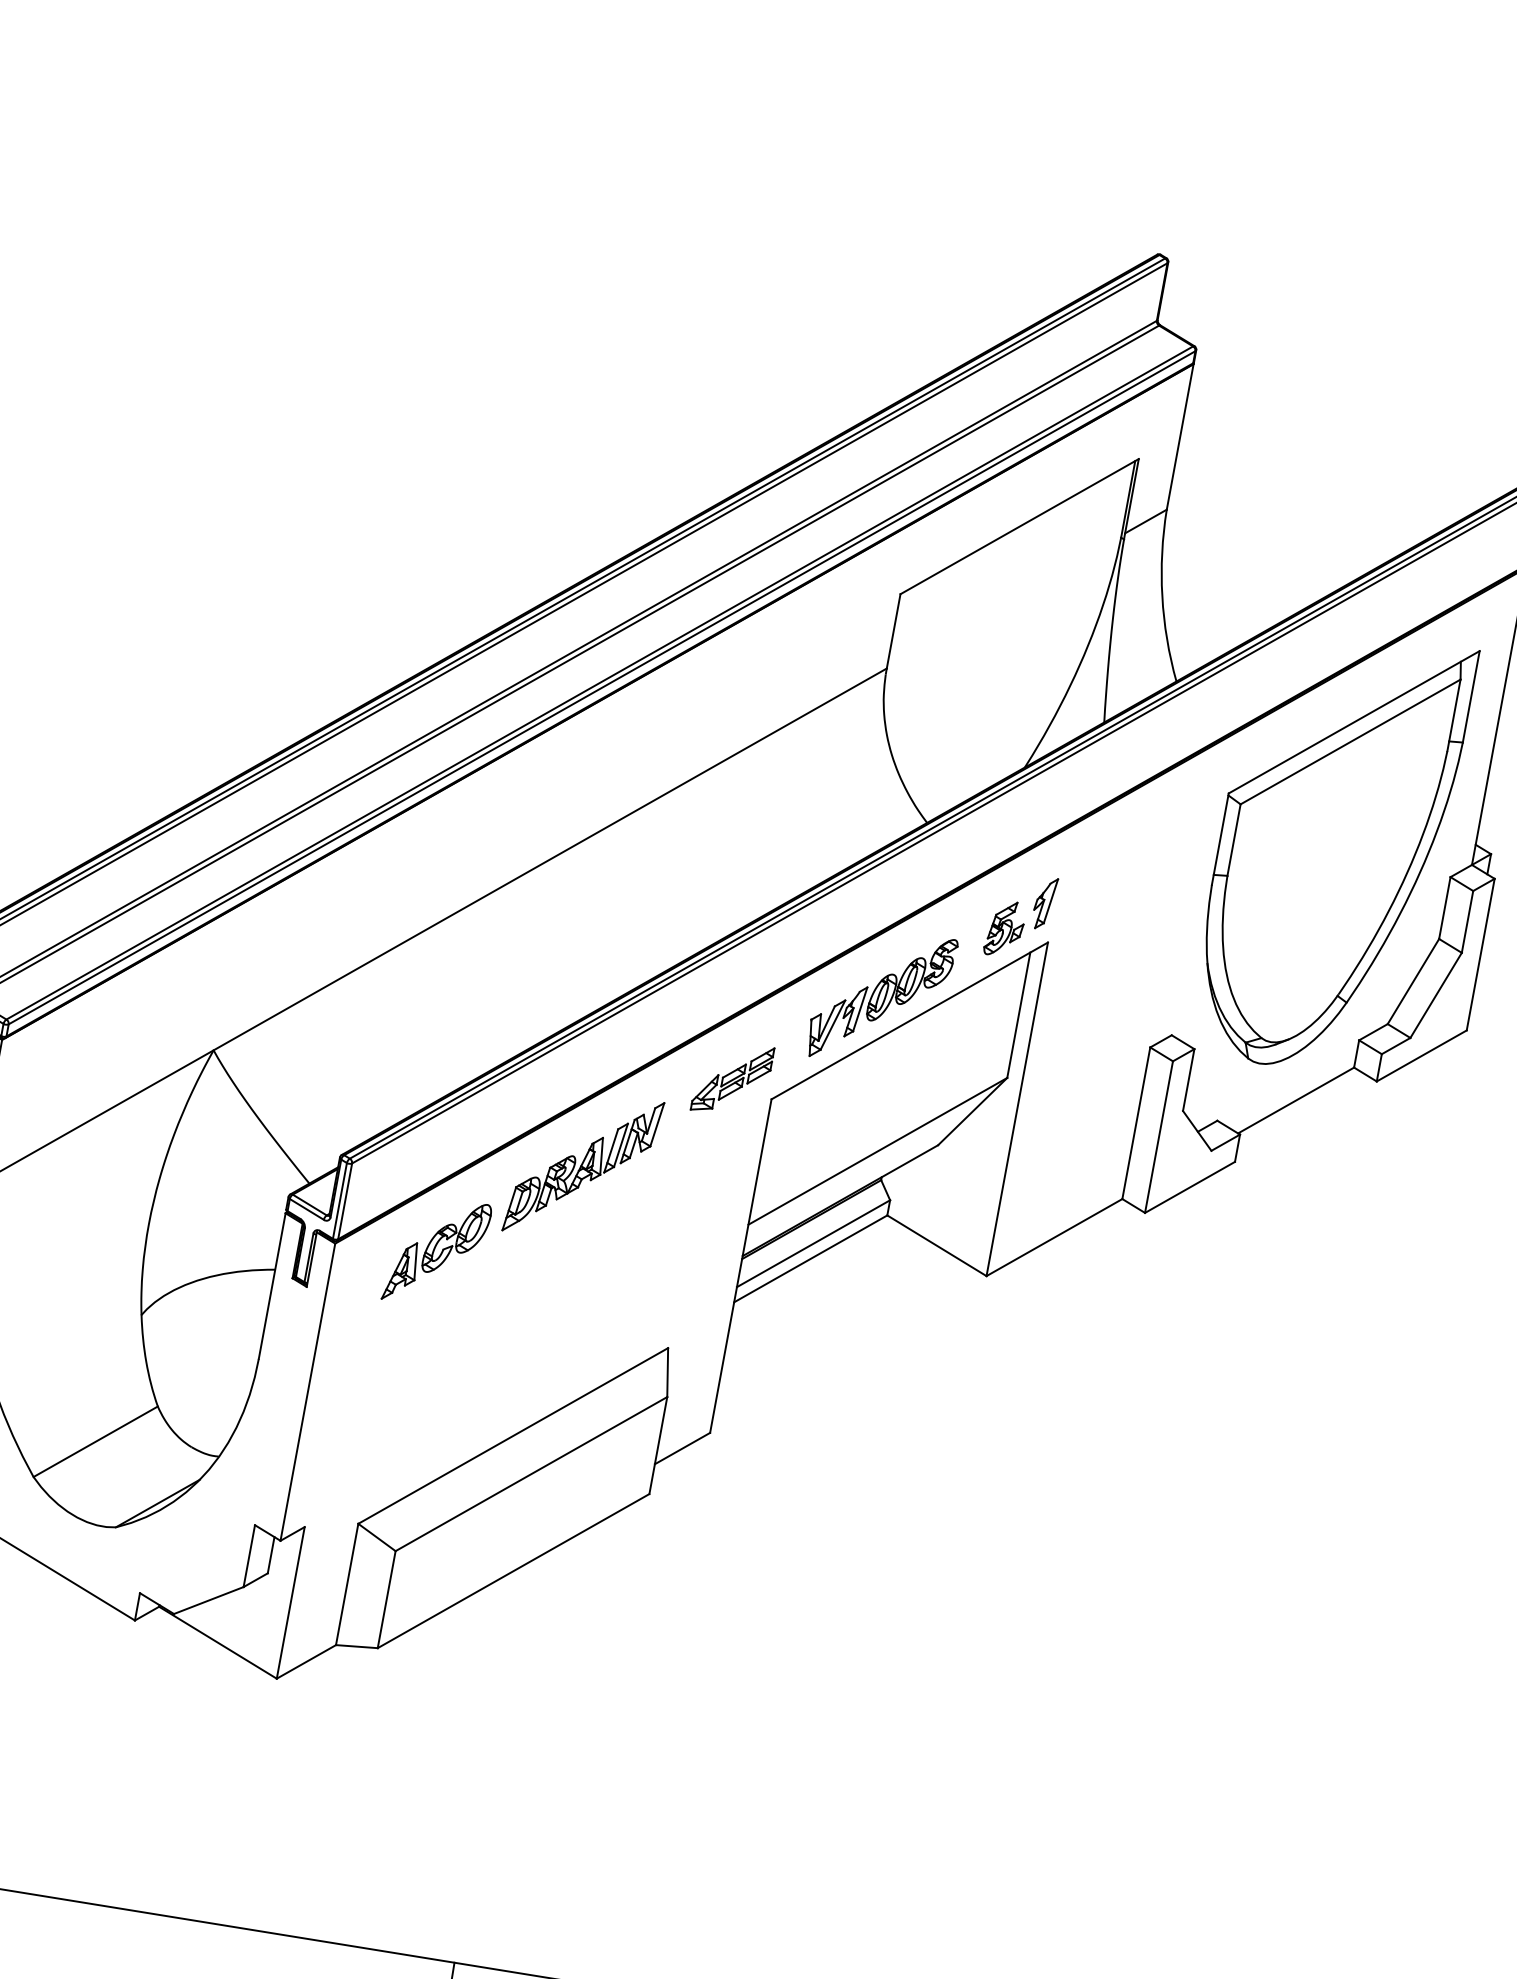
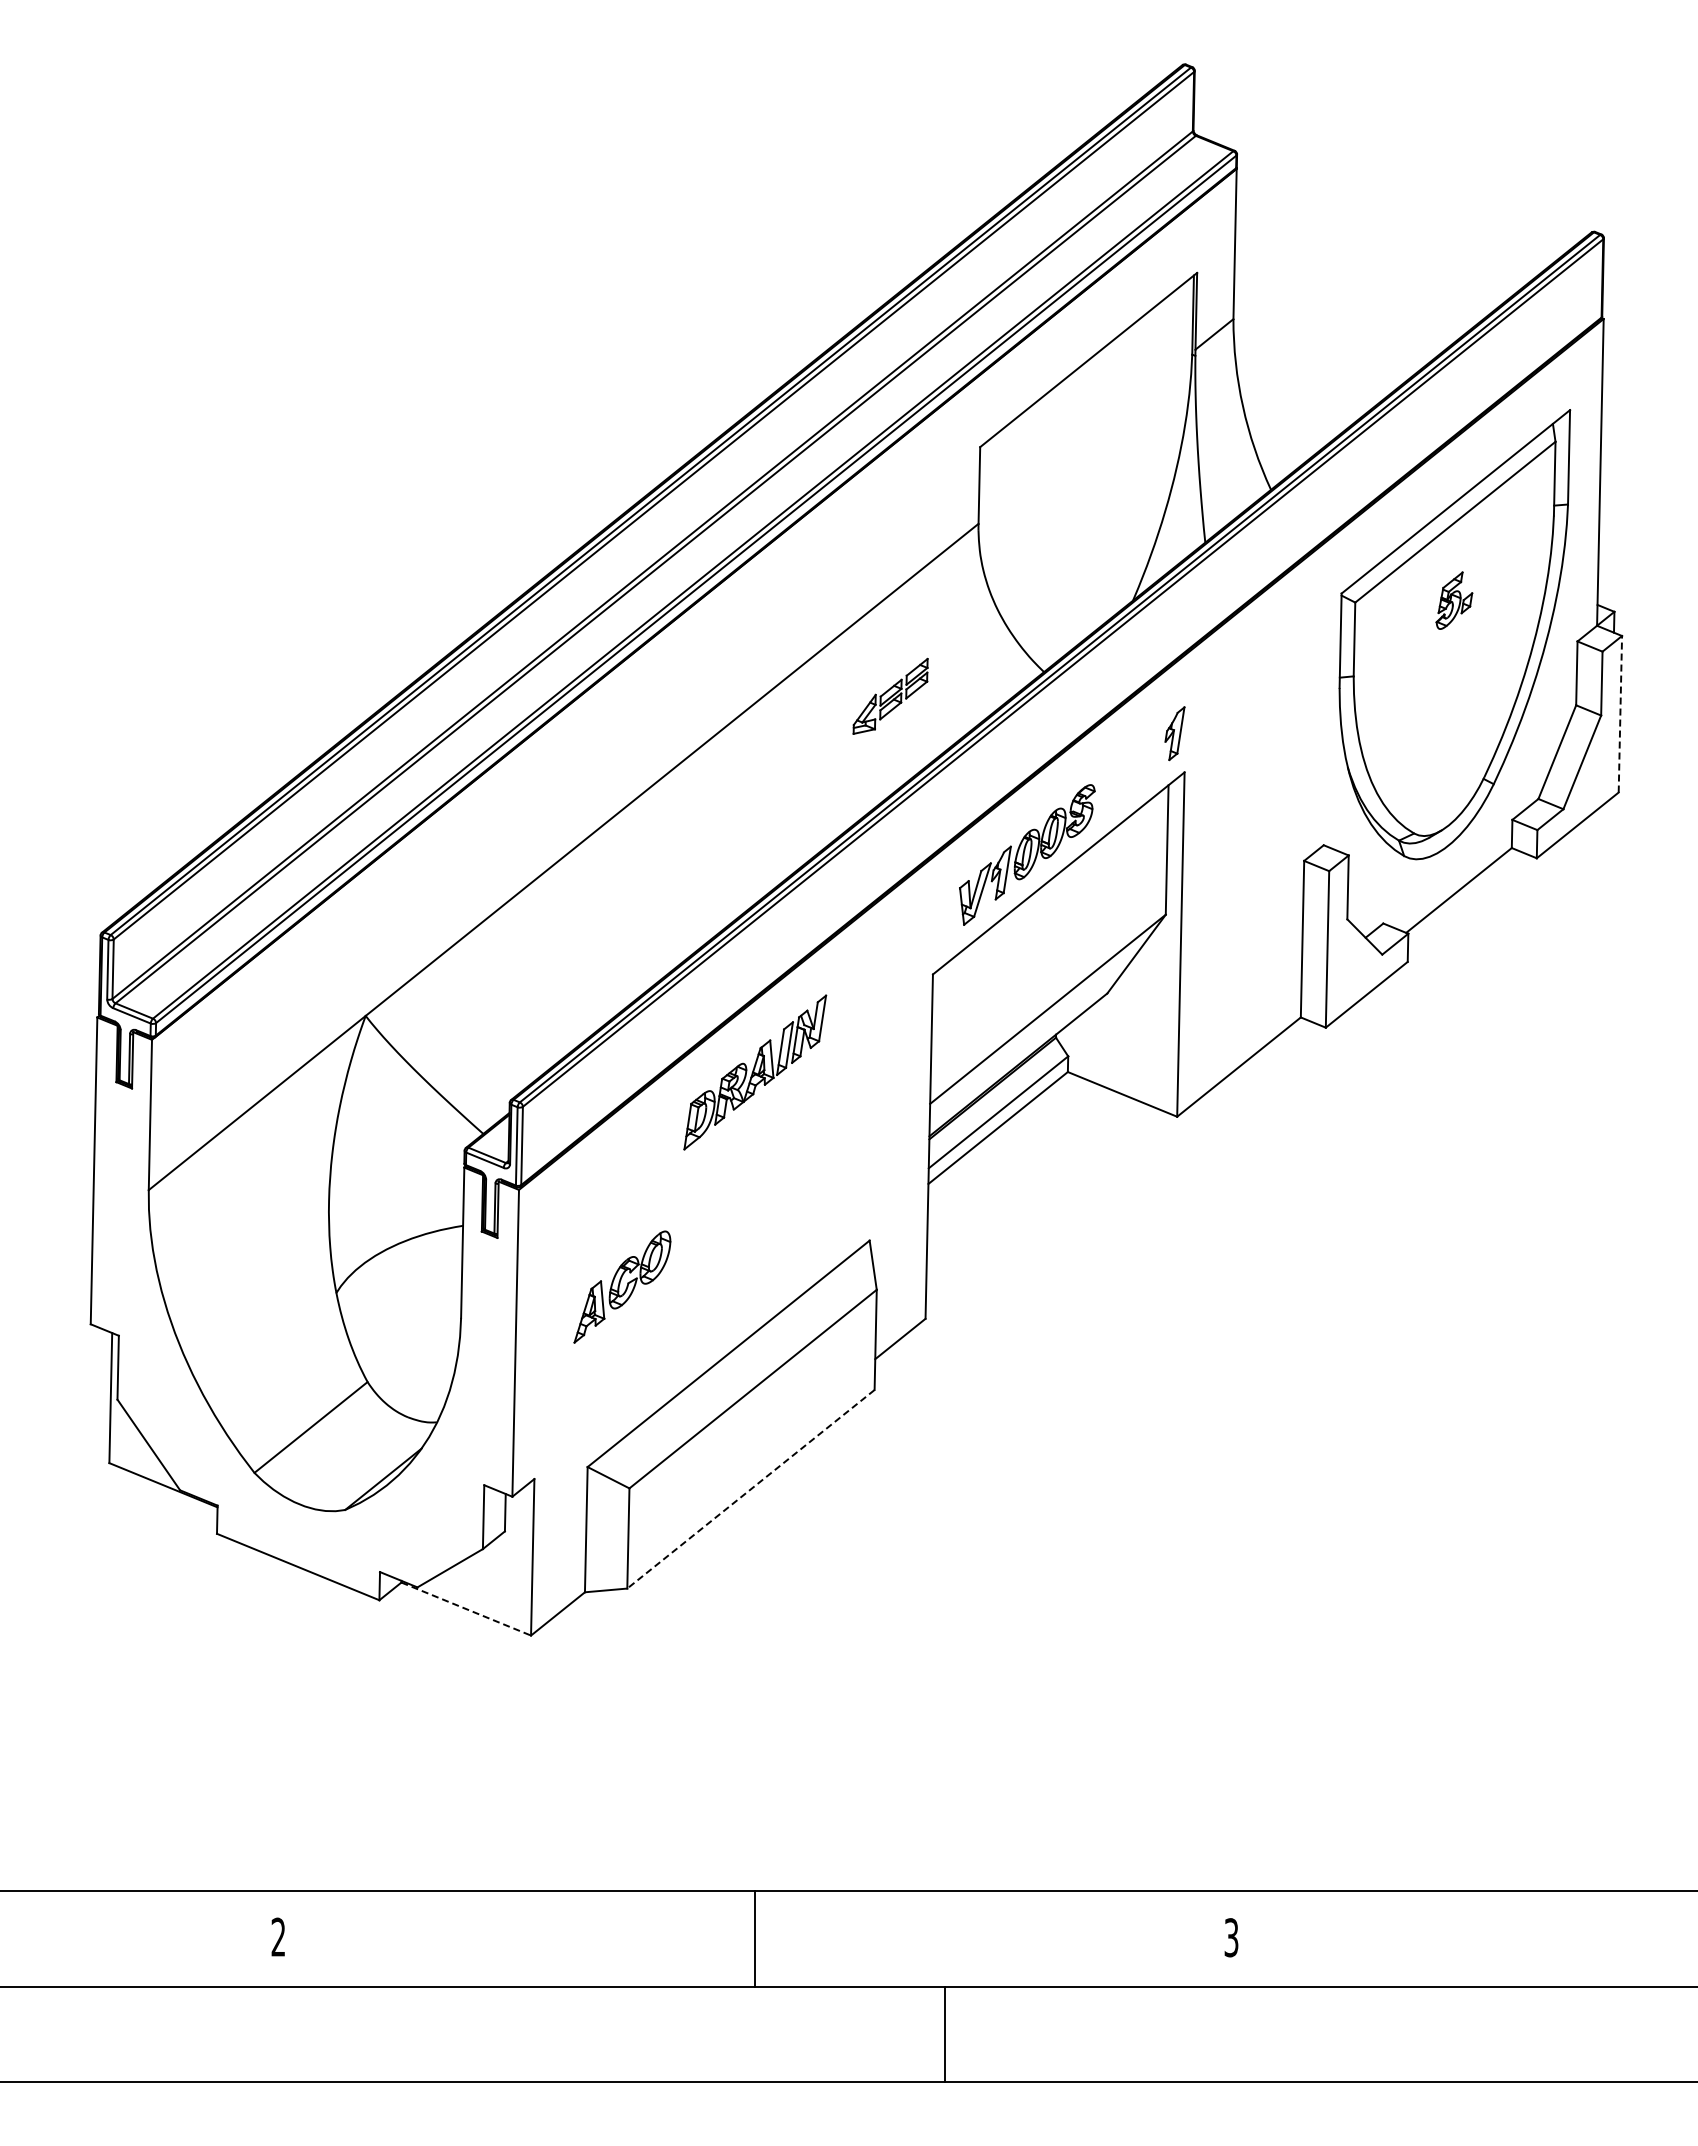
part: (1005, 928) -> (1454, 600), moved
line: (1480, 953) -> (1620, 713), solid -> dashed
part: (732, 1078) -> (890, 695), moved
part: (437, 1251) -> (622, 1286), moved
line: (513, 1571) -> (750, 1489), solid -> dashed
line: (218, 1643) -> (466, 1609), solid -> dashed

